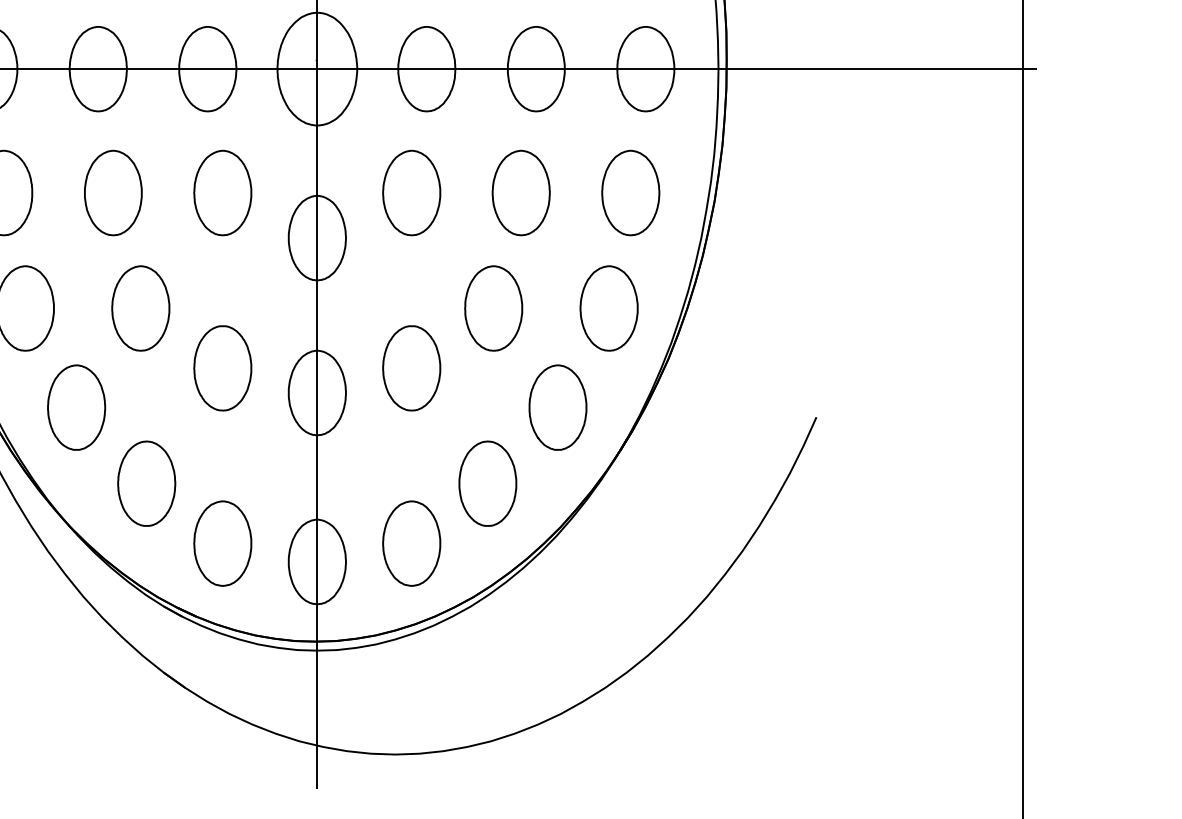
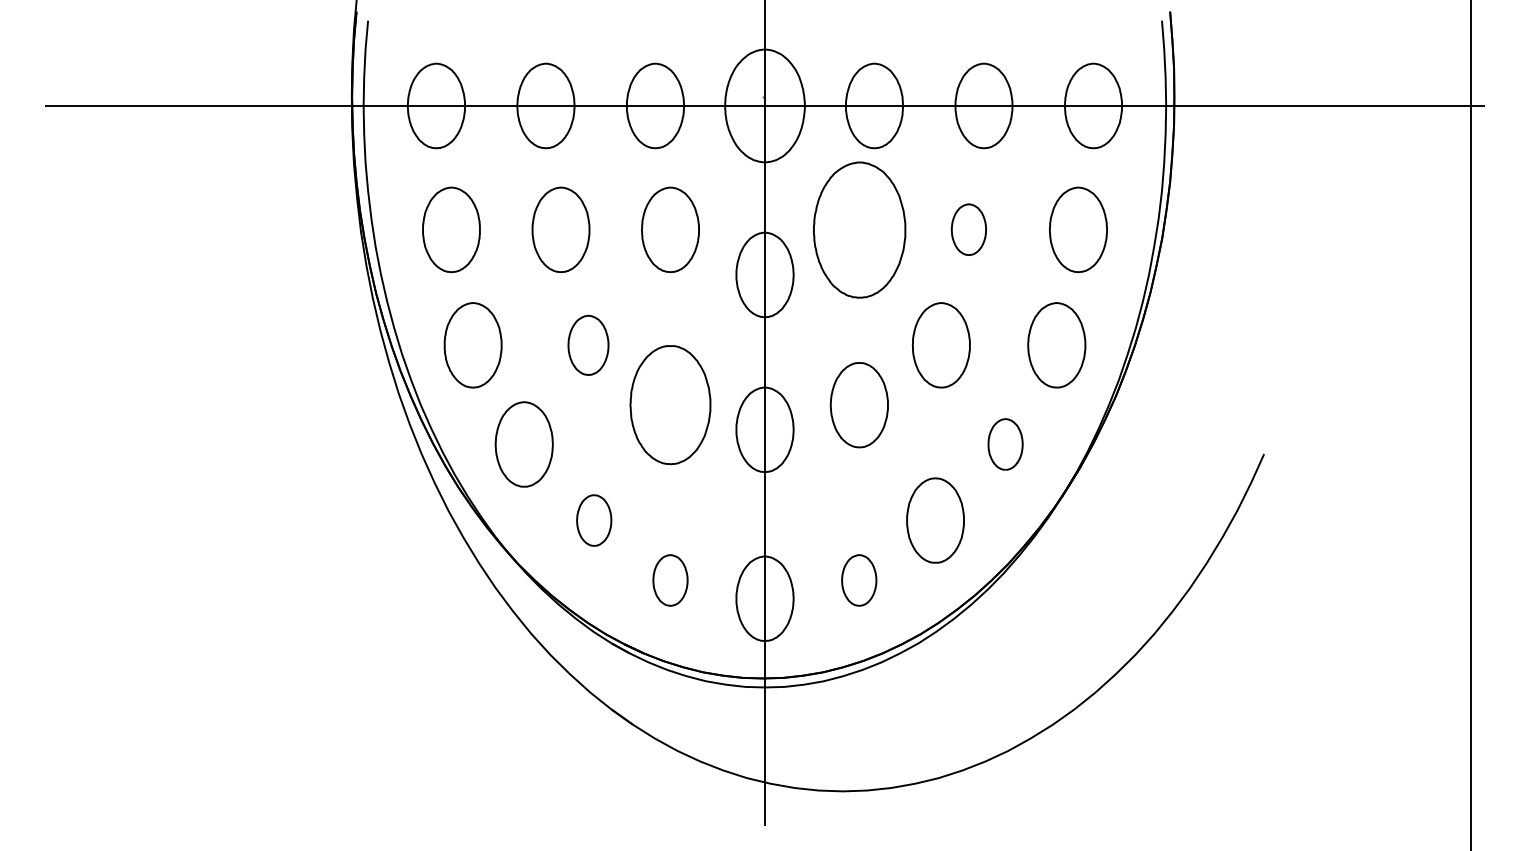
part: (410, 192) -> (858, 229), size x1.6
part: (520, 192) -> (968, 229), size x0.6
part: (140, 308) -> (588, 345), size x0.7
part: (222, 368) -> (670, 405), size x1.4
part: (557, 407) -> (1005, 444), size x0.6
part: (145, 483) -> (593, 520), size x0.6
part: (222, 543) -> (670, 580), size x0.6
part: (410, 543) -> (858, 580), size x0.6

